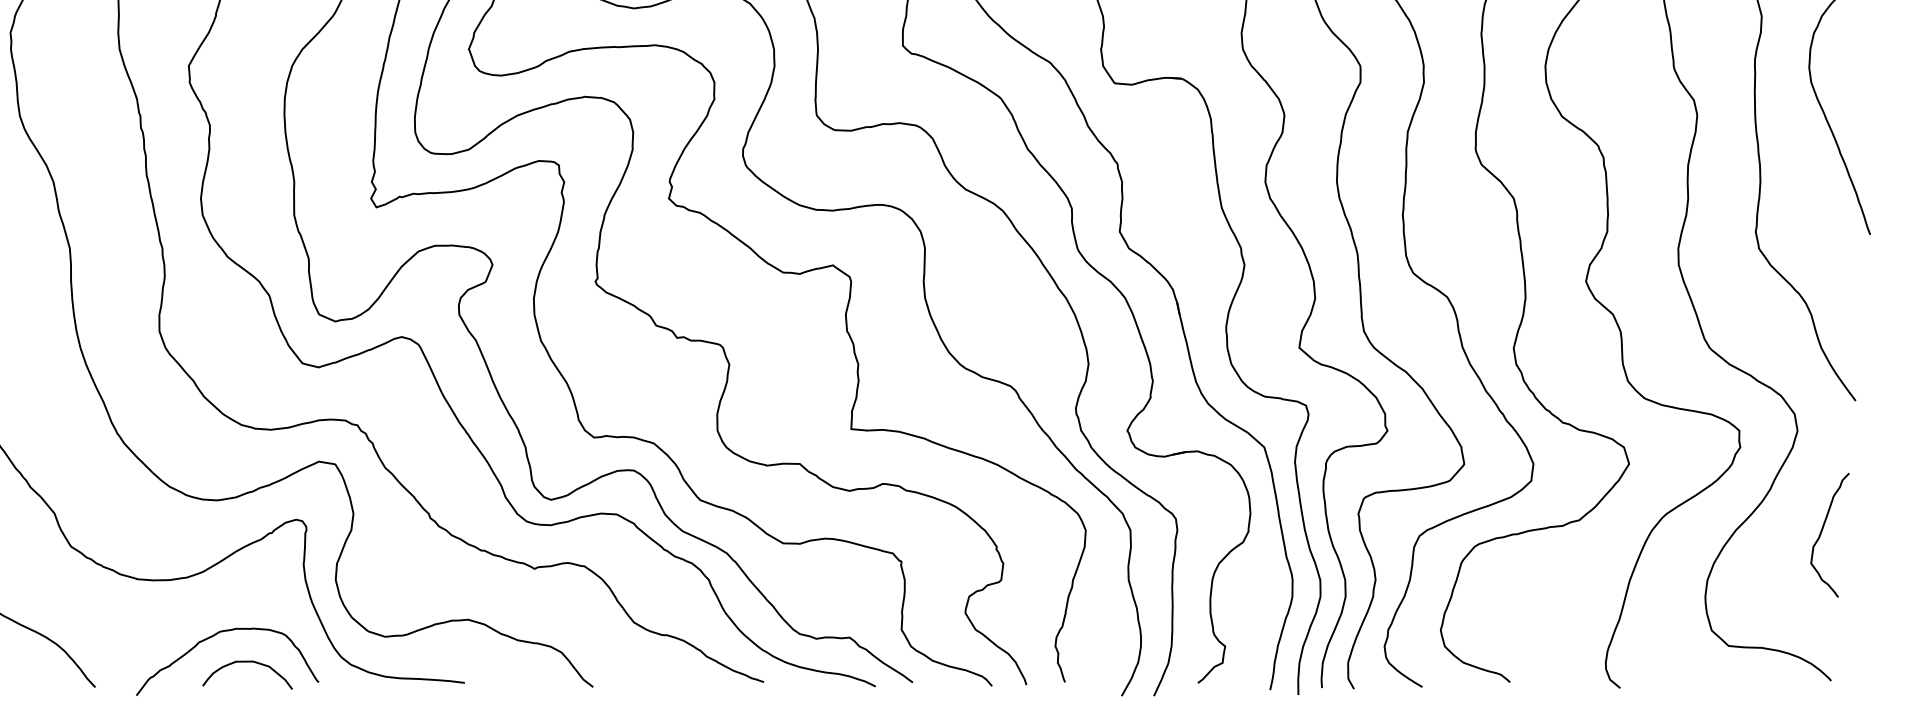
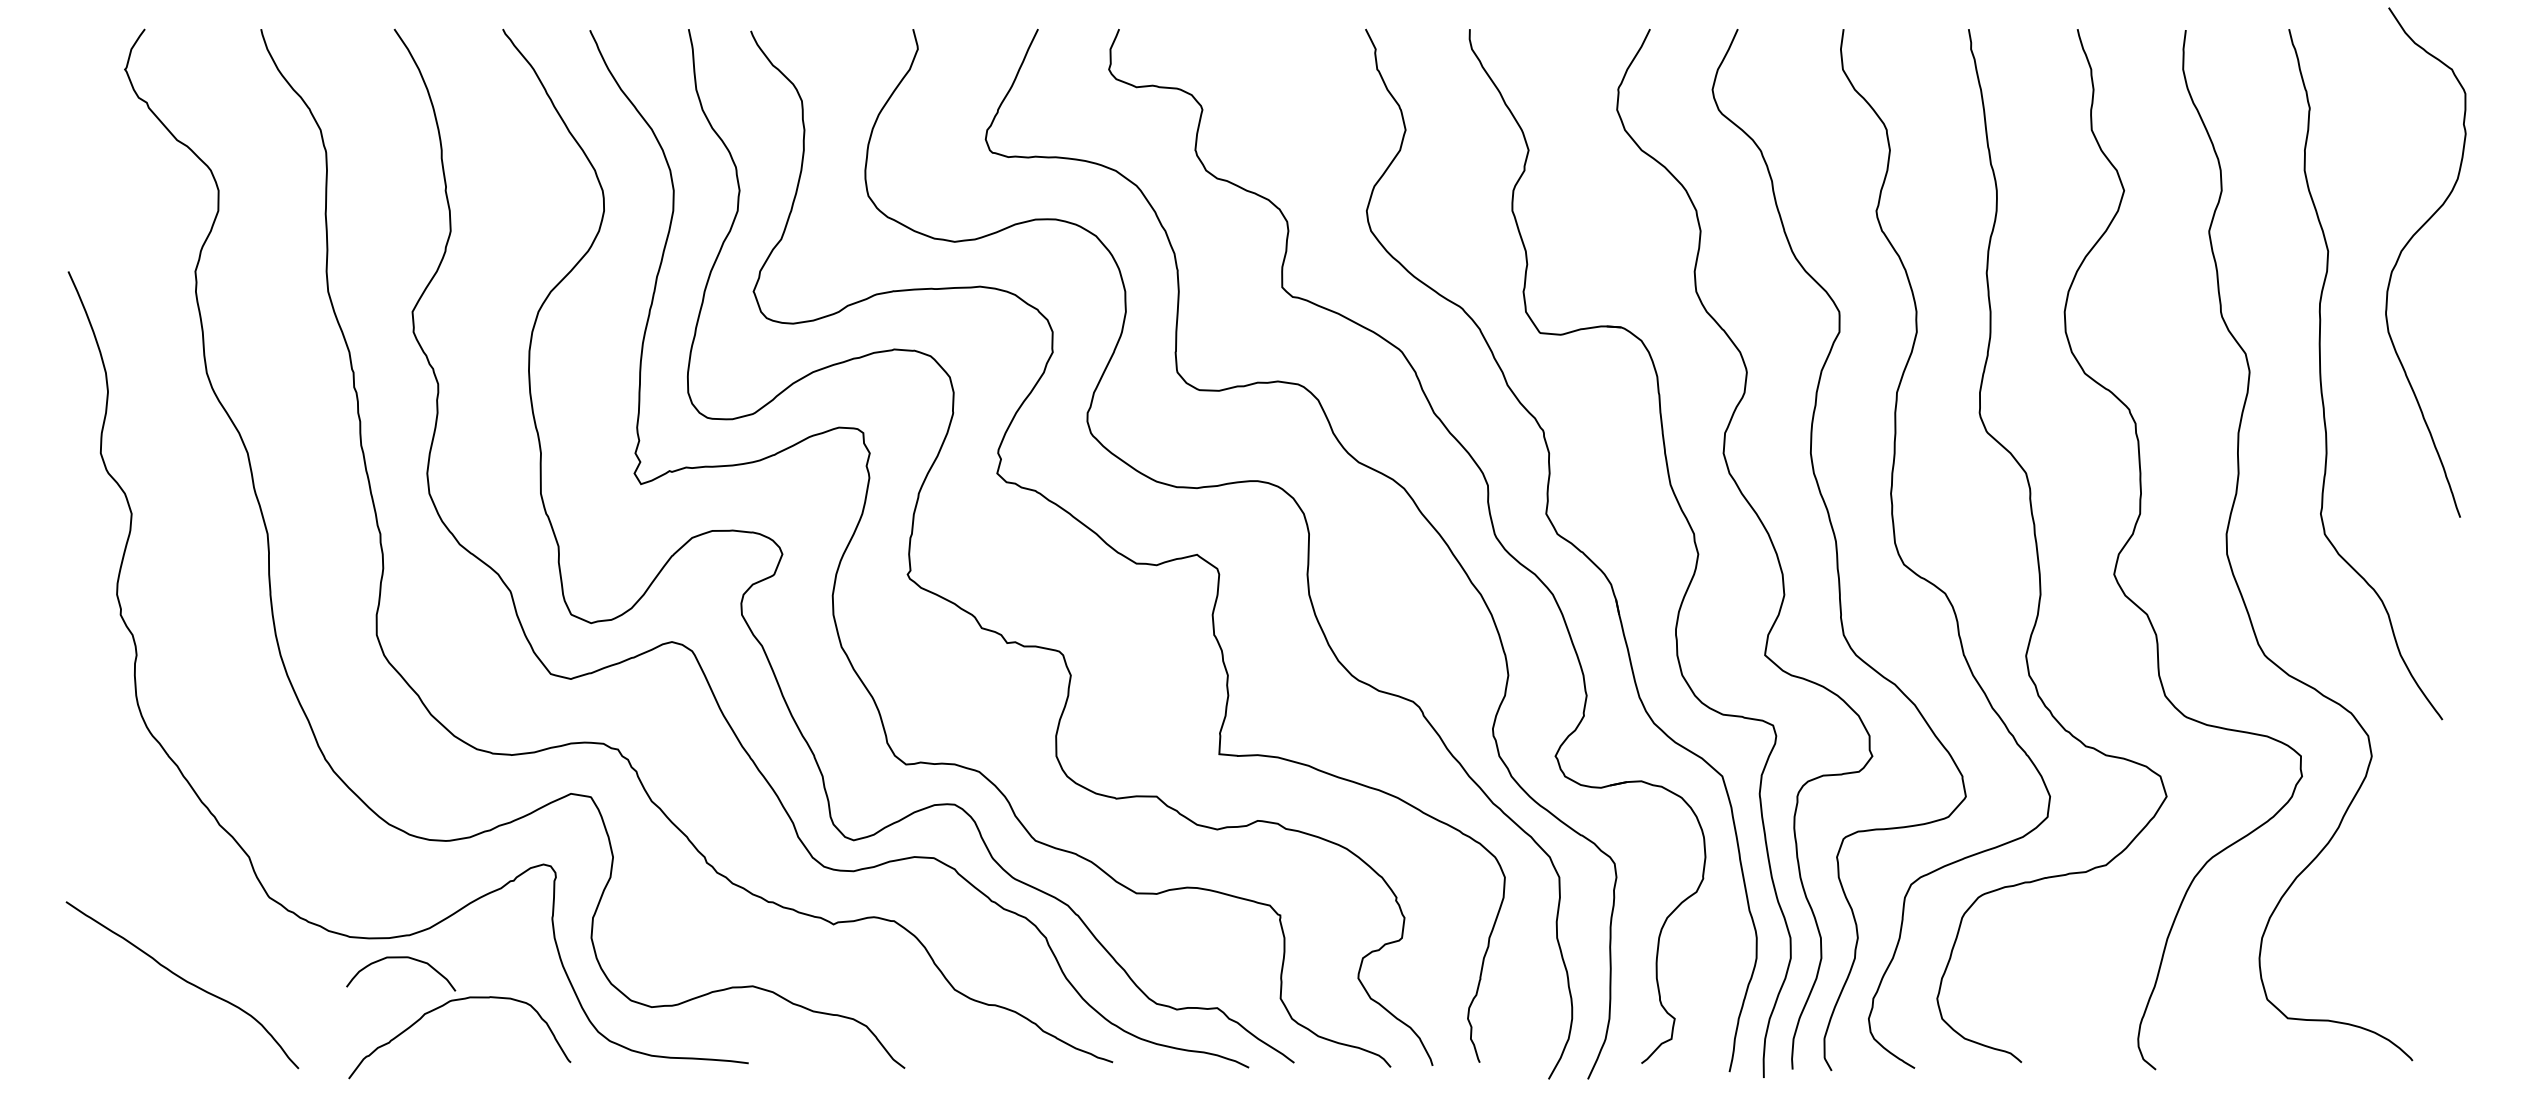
curve: (1821, 532) -> (2401, 880), removed
curve: (247, 662) -> (401, 958), moved

